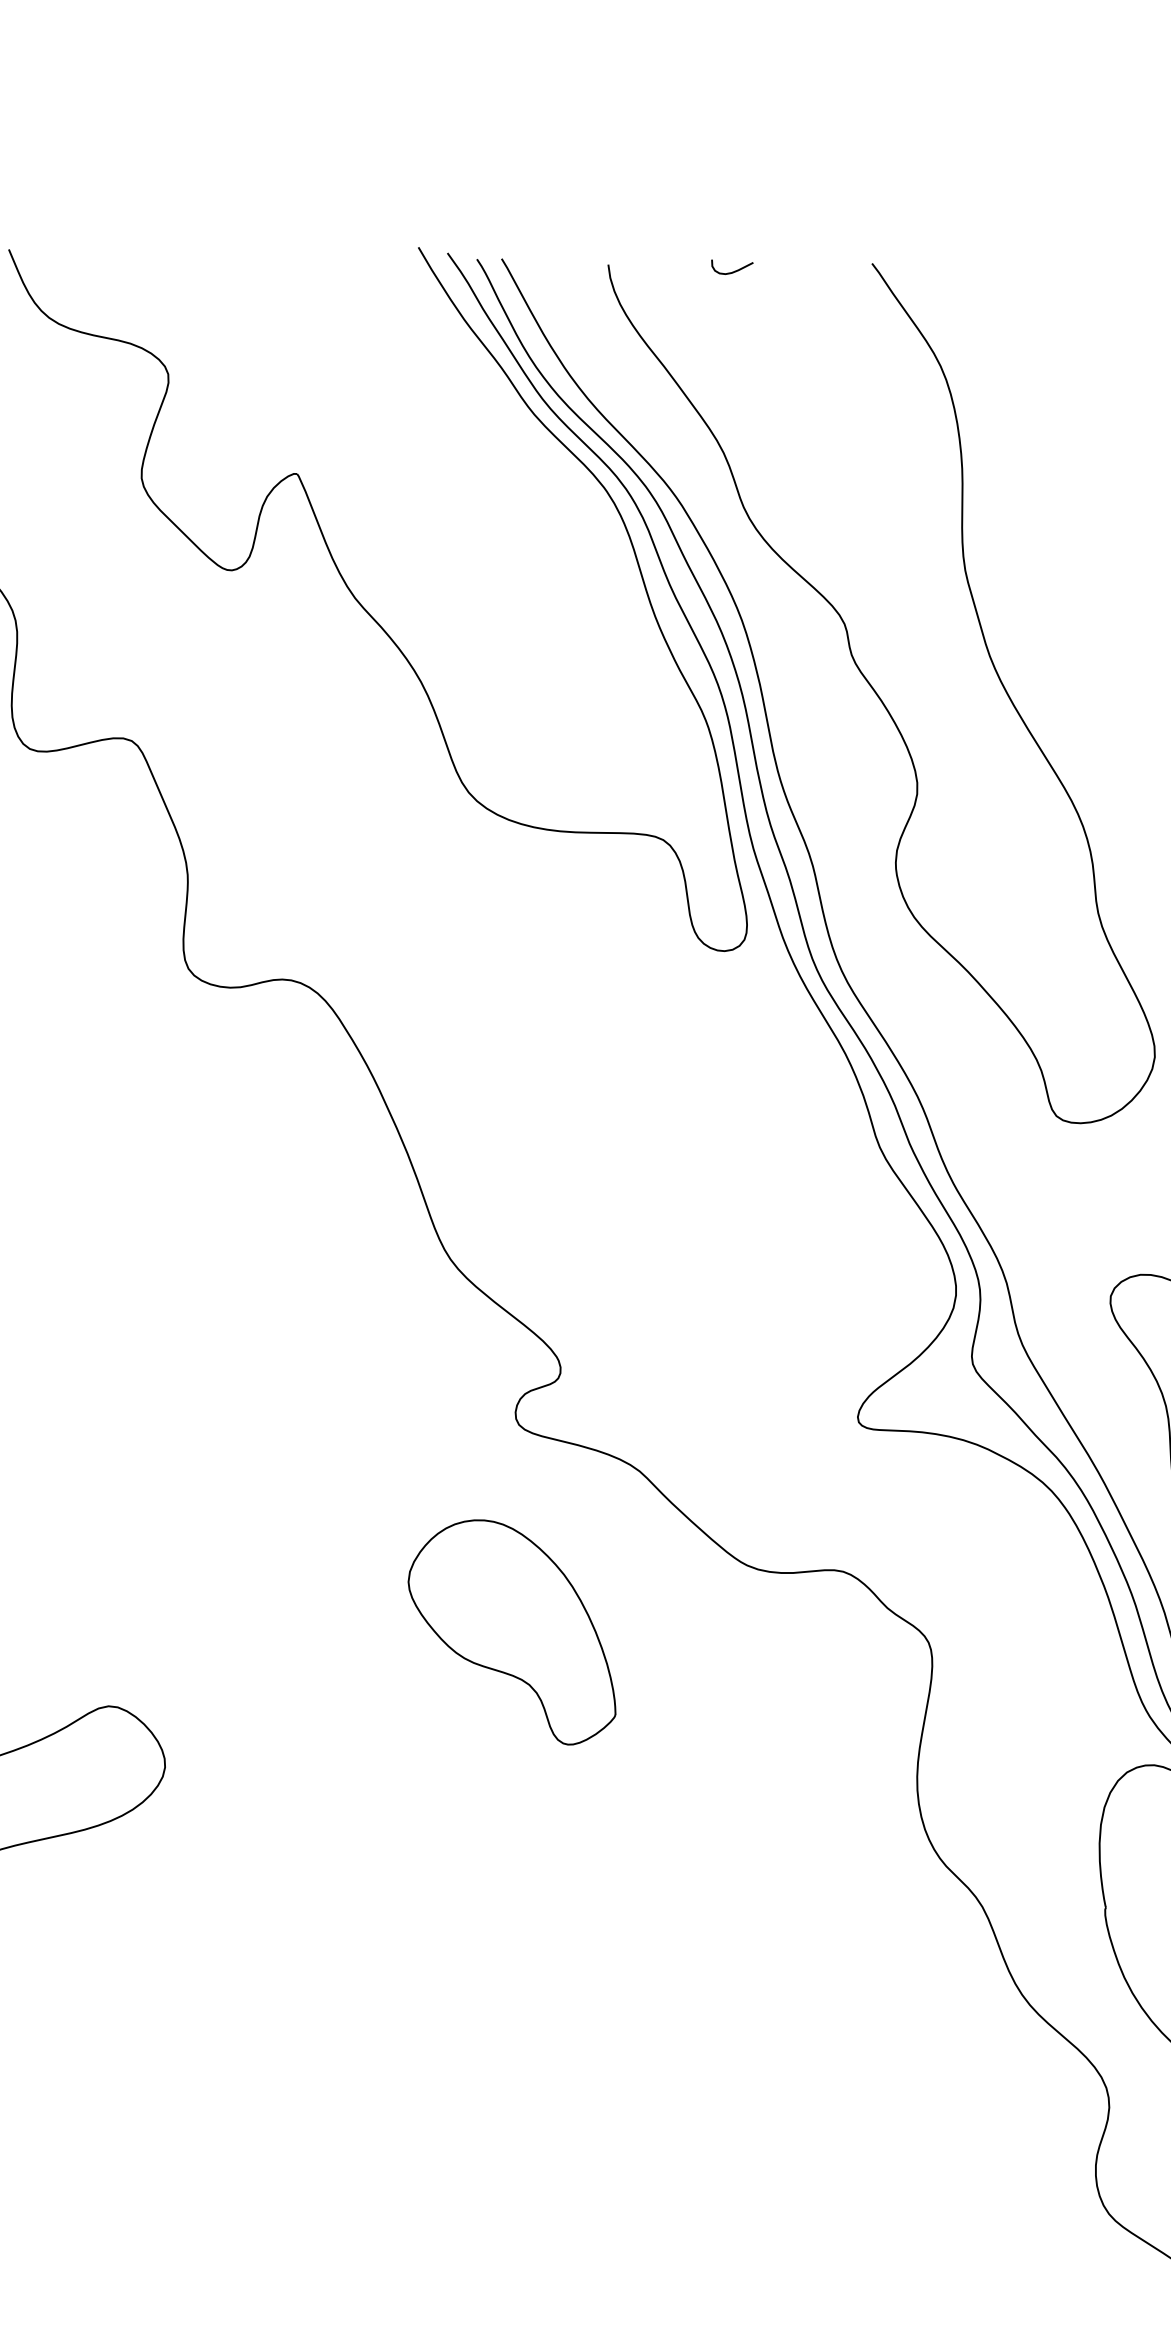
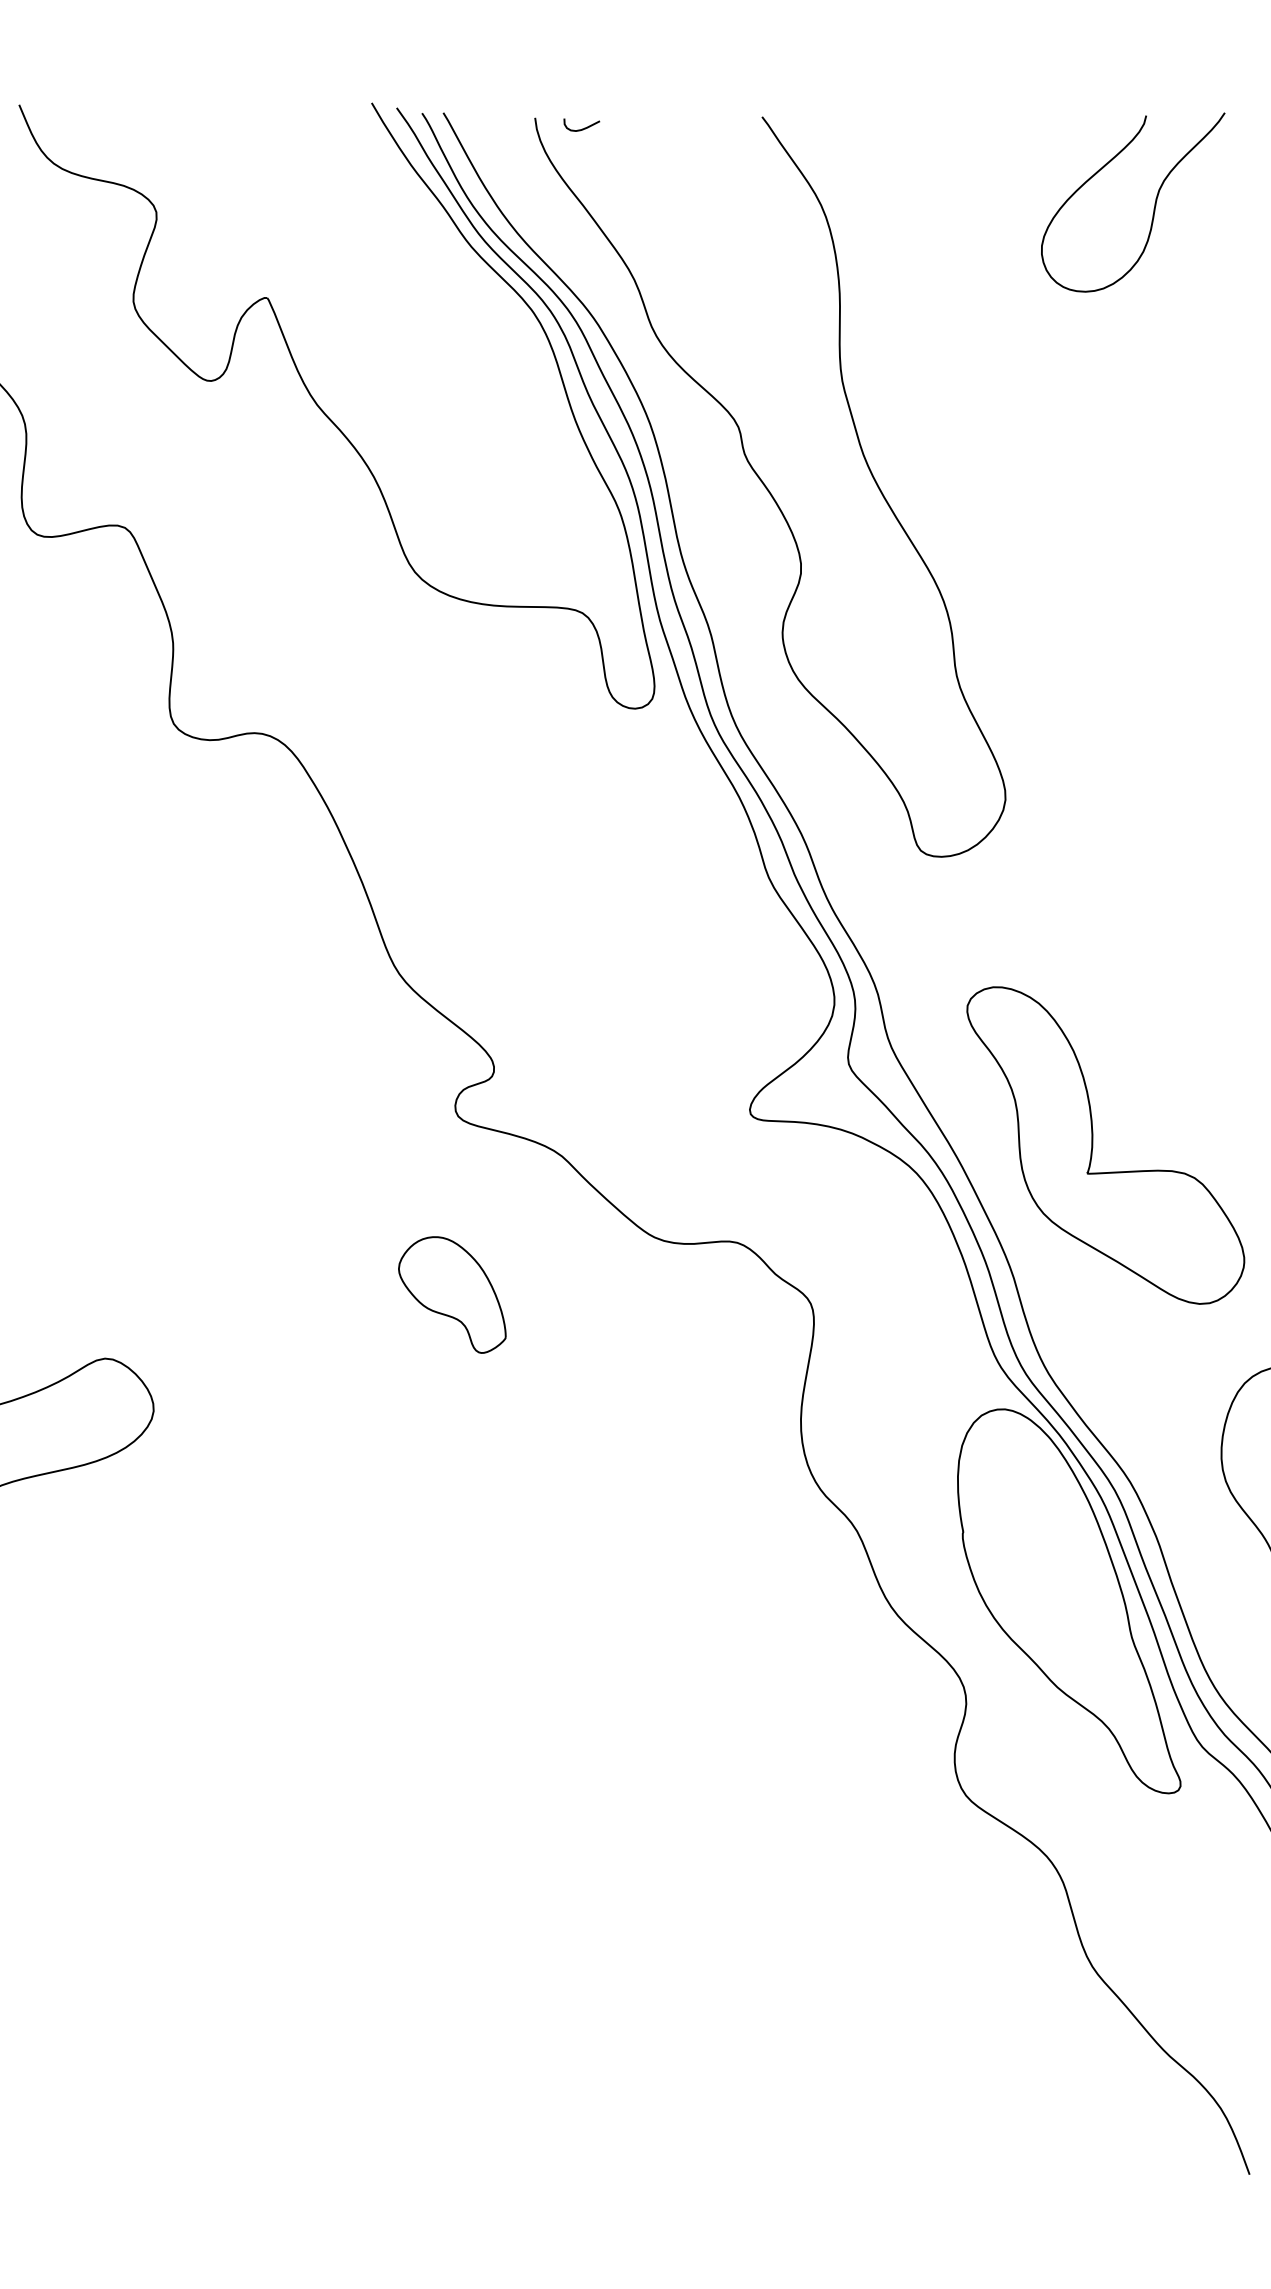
curve: (733, 271) -> (582, 128), moved
part: (512, 1631) -> (452, 1294), size x0.6

